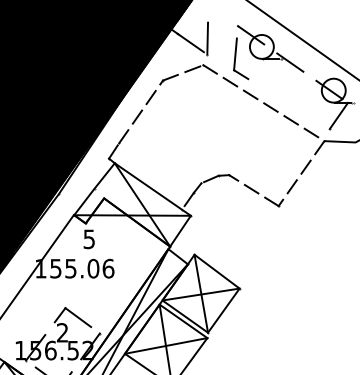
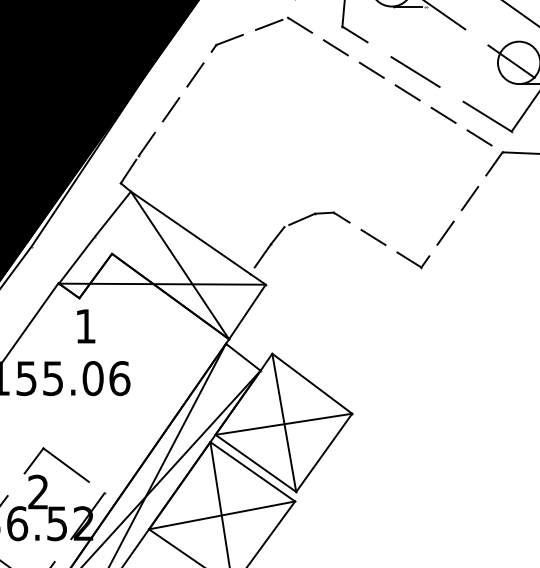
line: (274, 95) -> (414, 71), added
line: (315, 120) -> (486, 115), added
text: (88, 239) -> (84, 326), 5 -> 1

